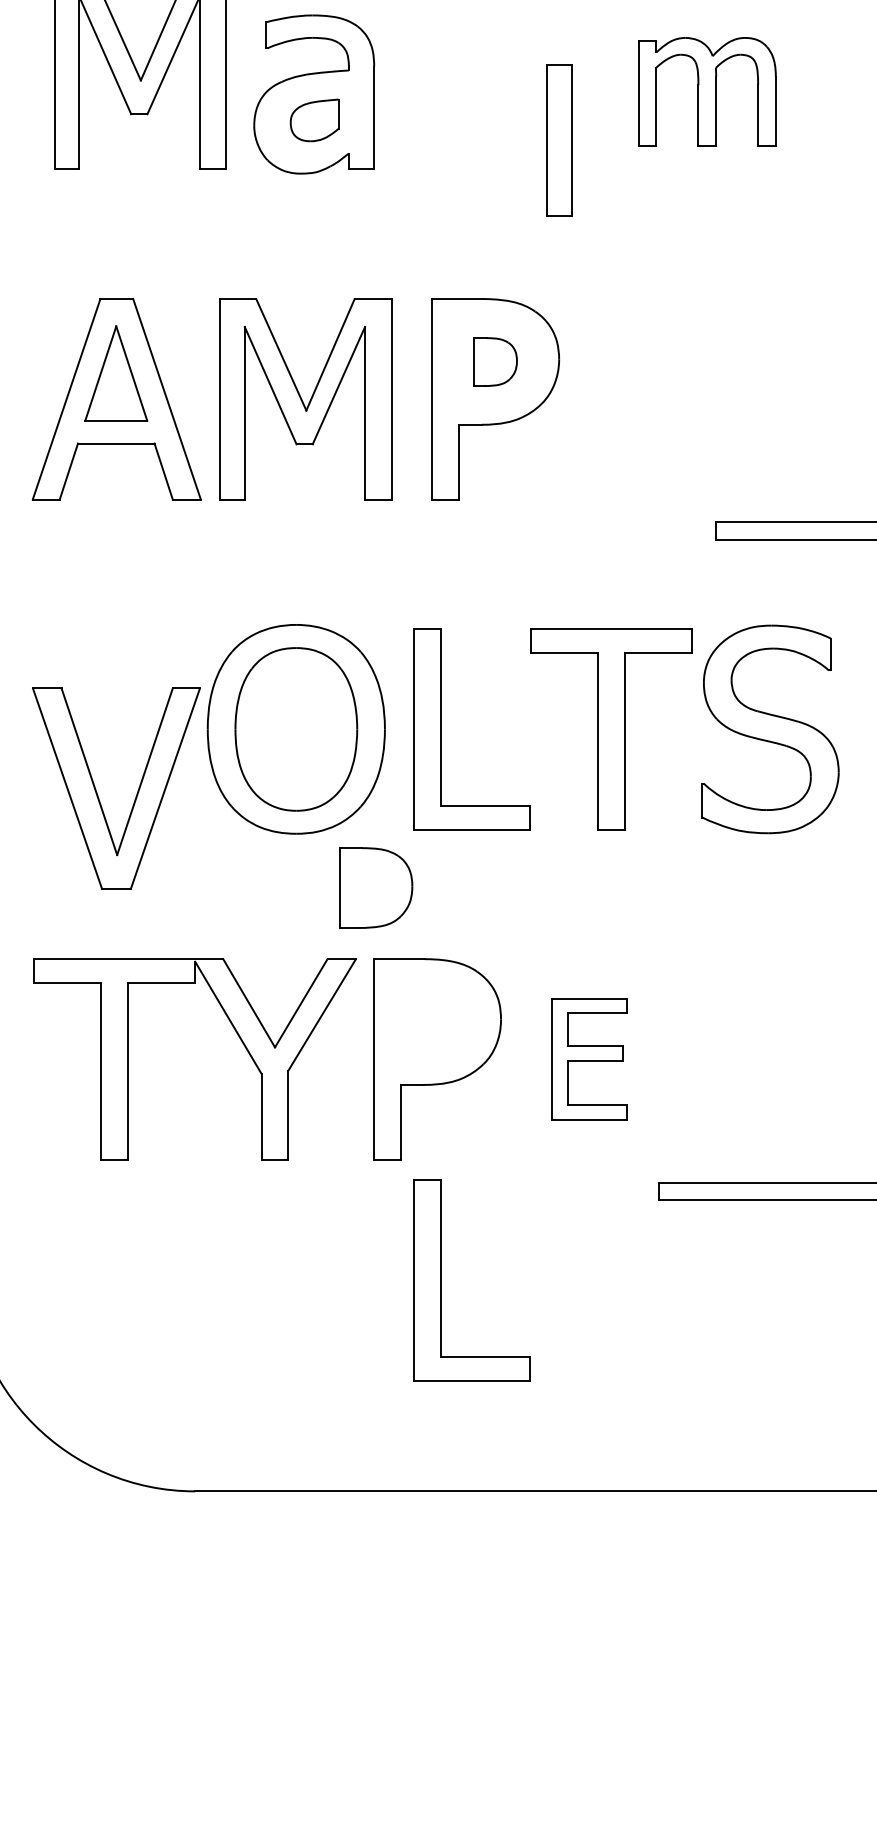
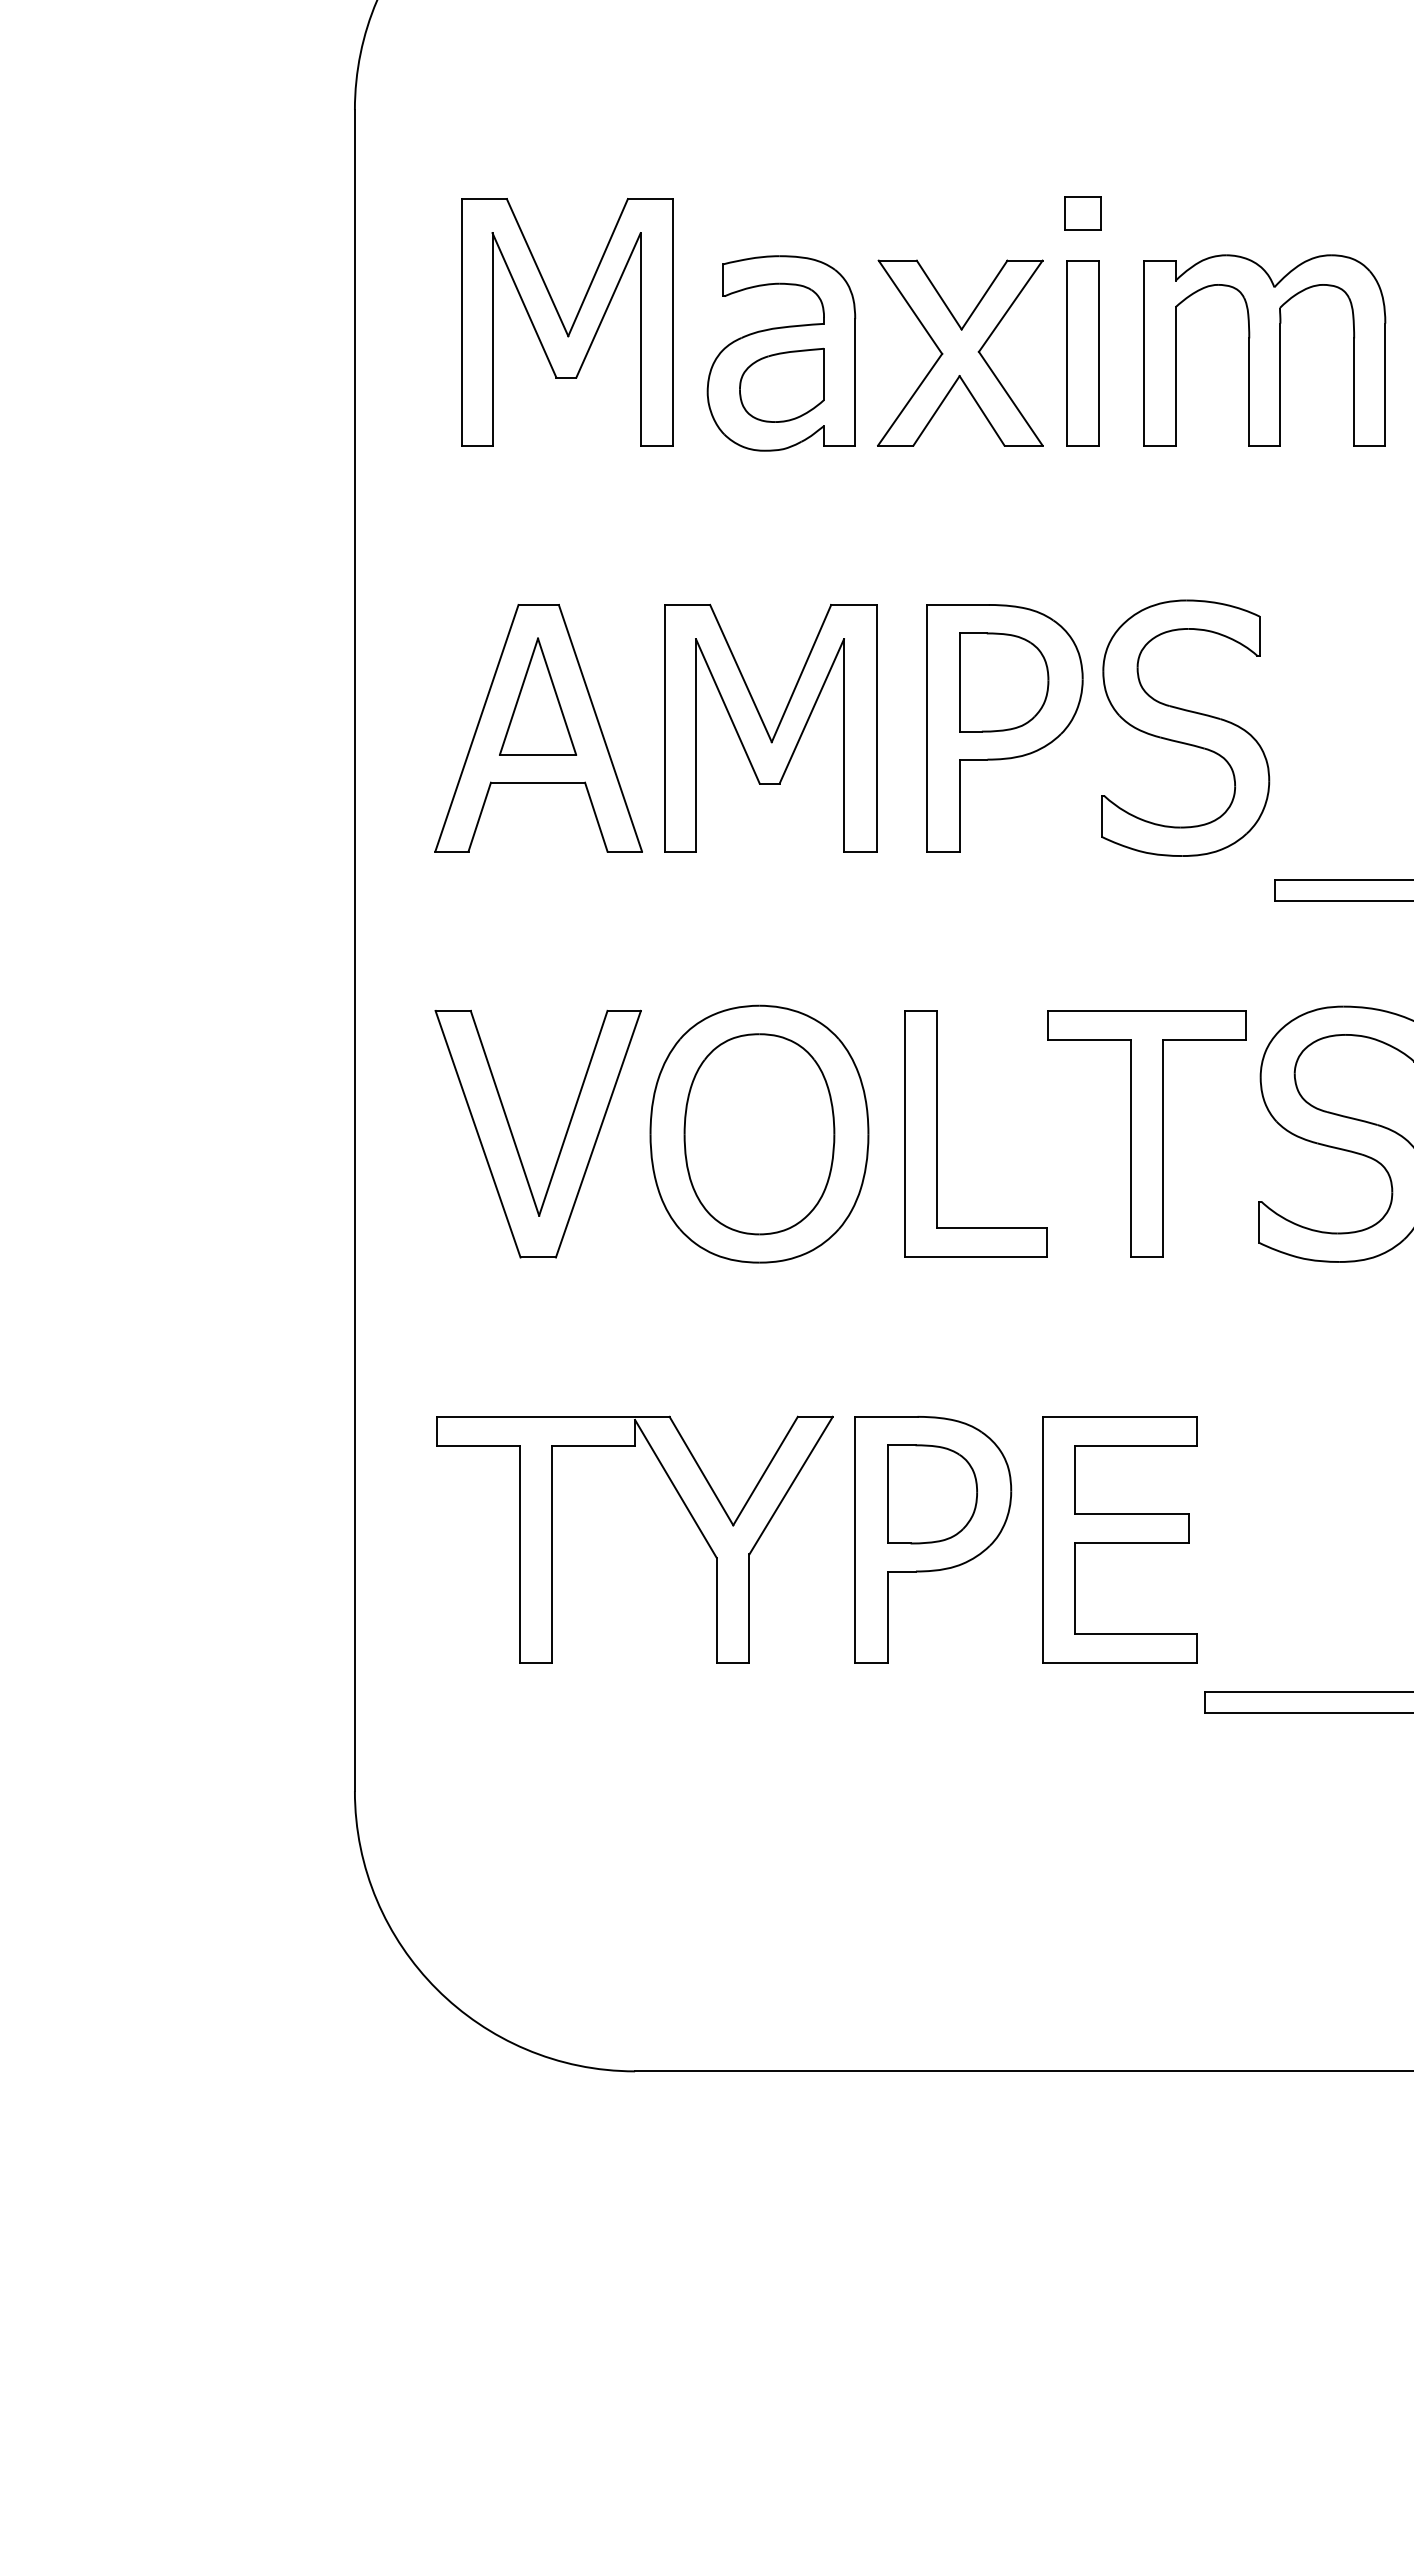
part: (706, 92) -> (1264, 350), size x1.43
part: (459, 93) -> (960, 352), added
part: (314, 119) -> (781, 384), size x1.43
part: (558, 140) -> (1082, 353), moved
part: (495, 362) -> (1004, 682), size x1.67
part: (642, 398) -> (1185, 727), added
part: (97, 794) -> (515, 1141), moved
part: (376, 888) -> (932, 1494), moved
part: (589, 1058) -> (1119, 1539), size x1.67
part: (441, 1280) -> (937, 1811), removed

